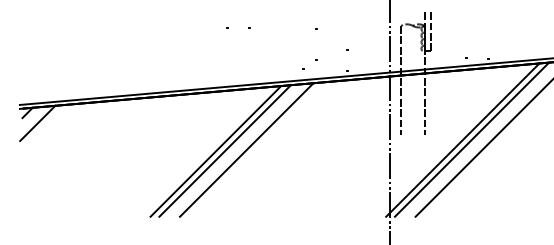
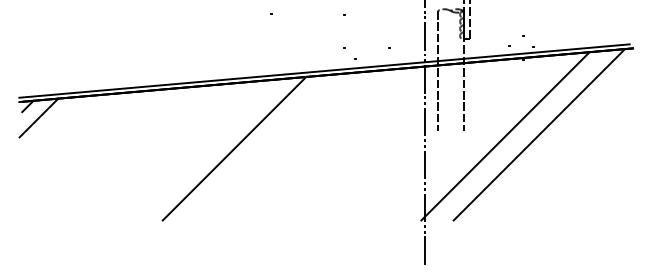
line: (471, 139) -> (515, 135), removed
line: (246, 149) -> (268, 146), removed
line: (225, 151) -> (244, 148), removed

